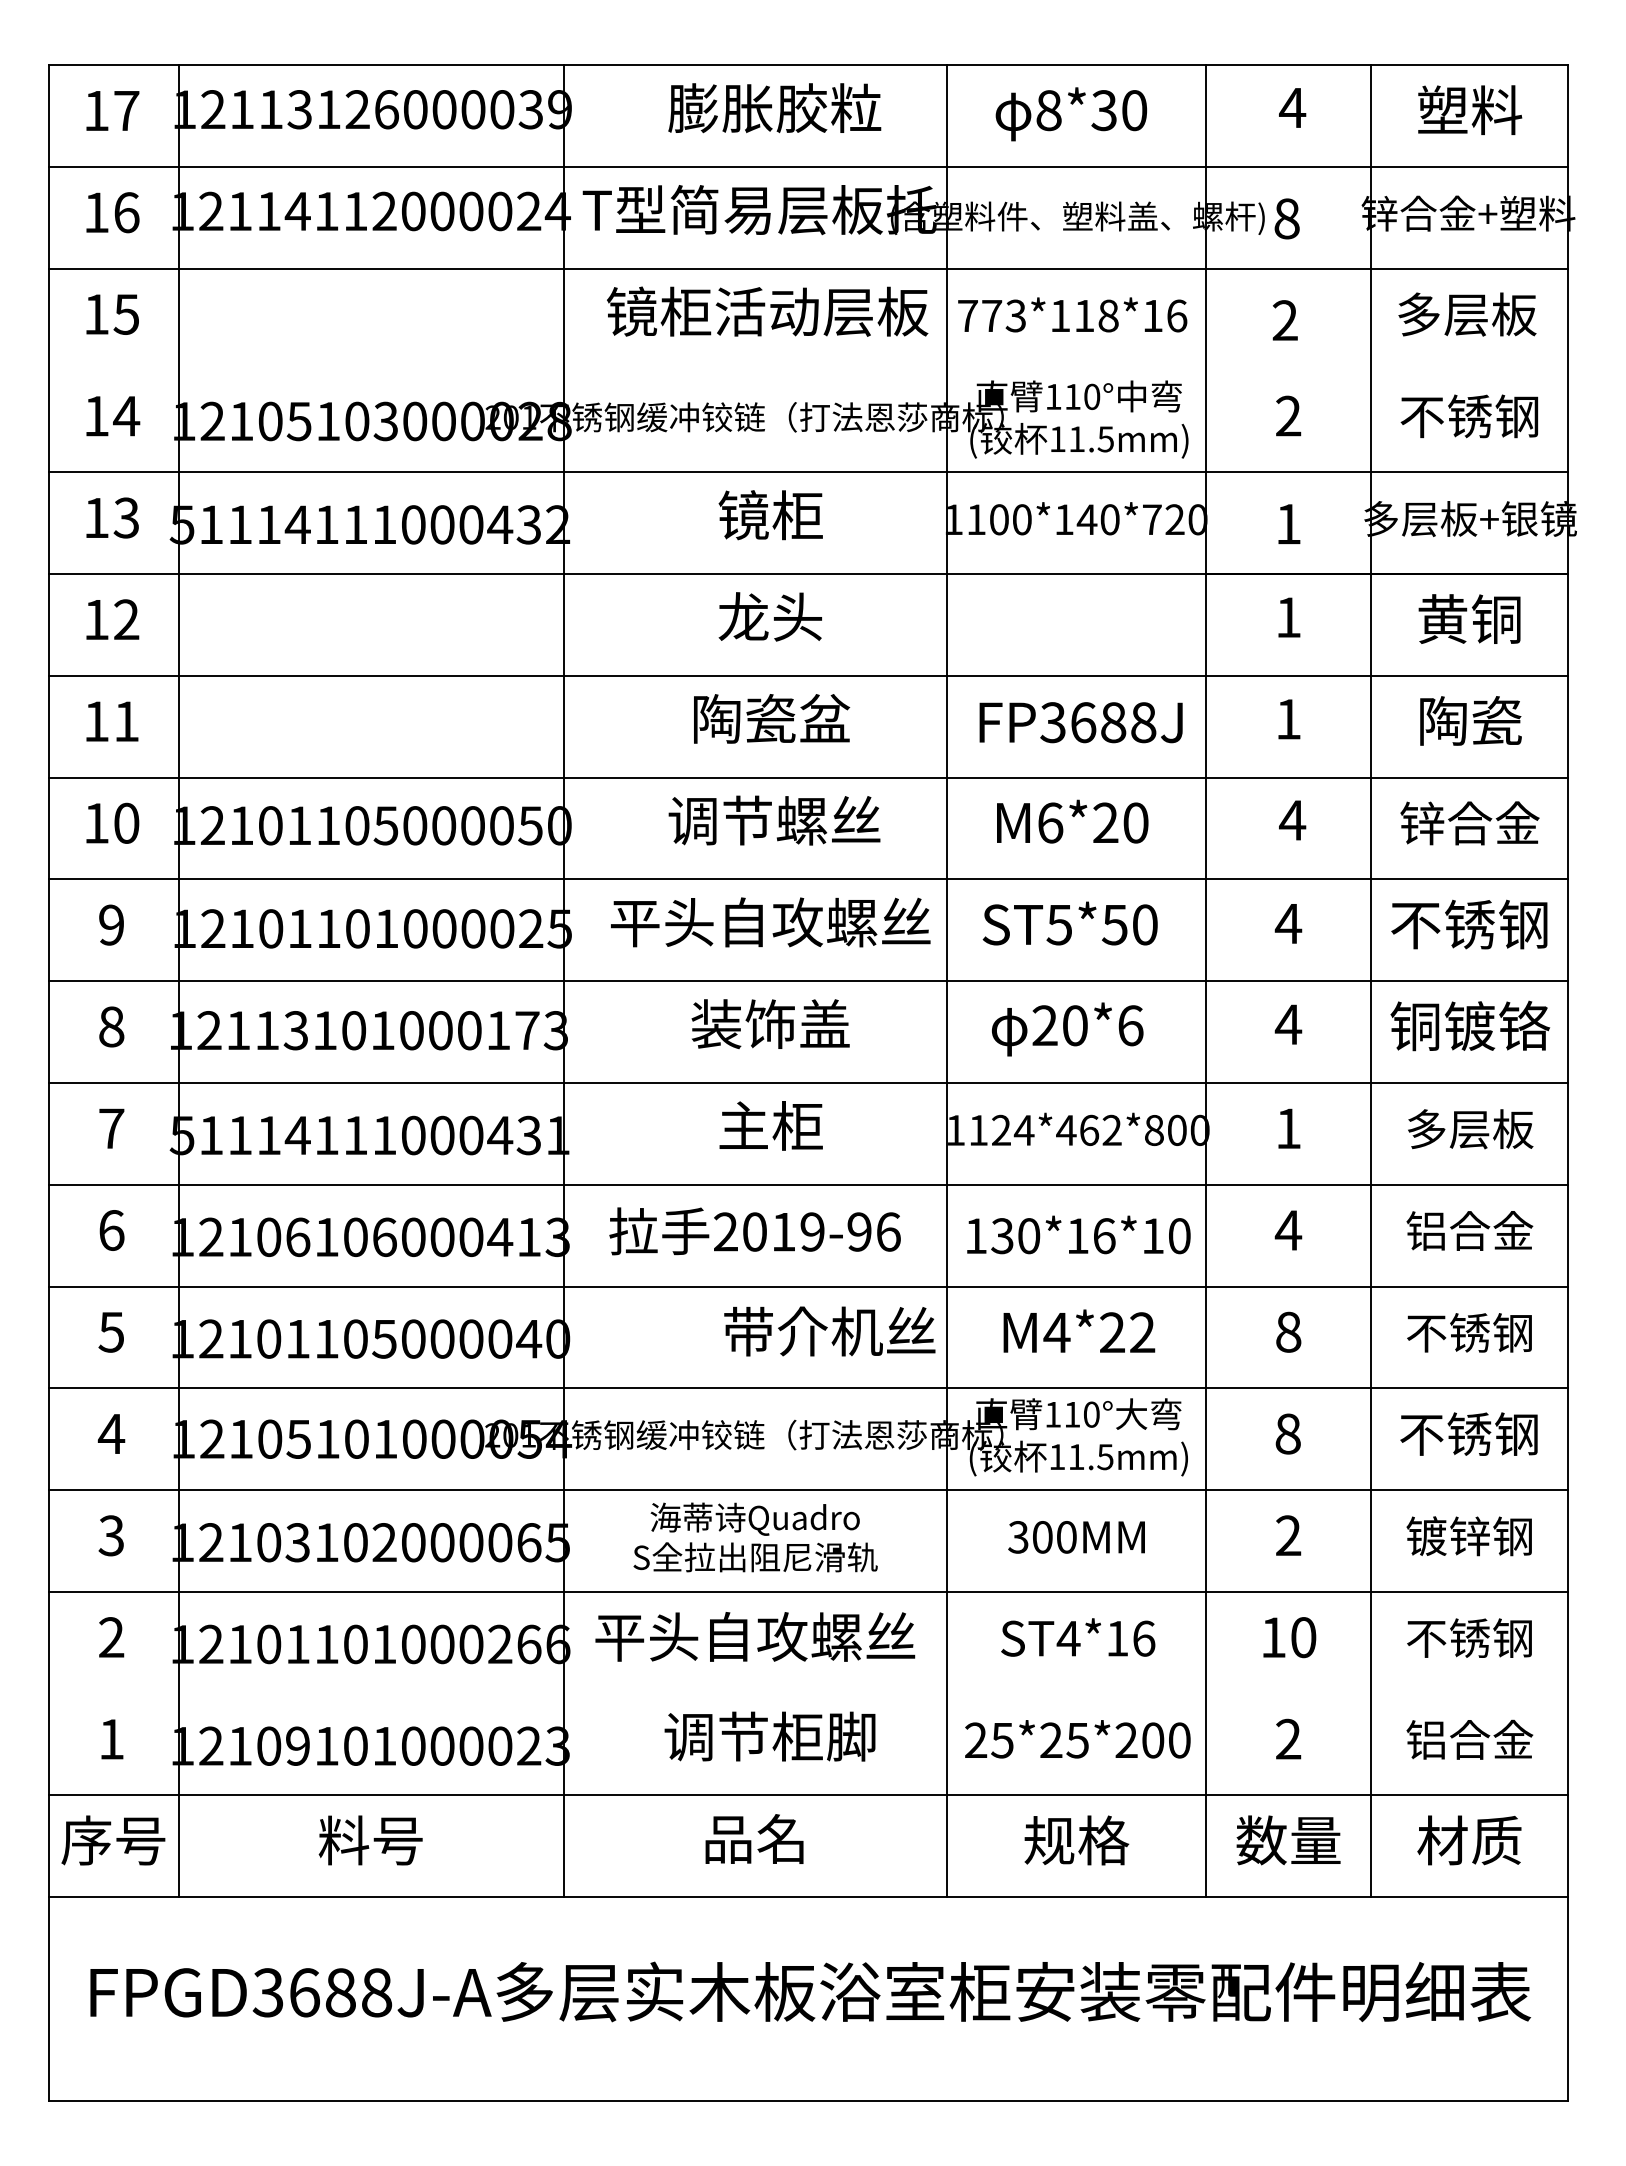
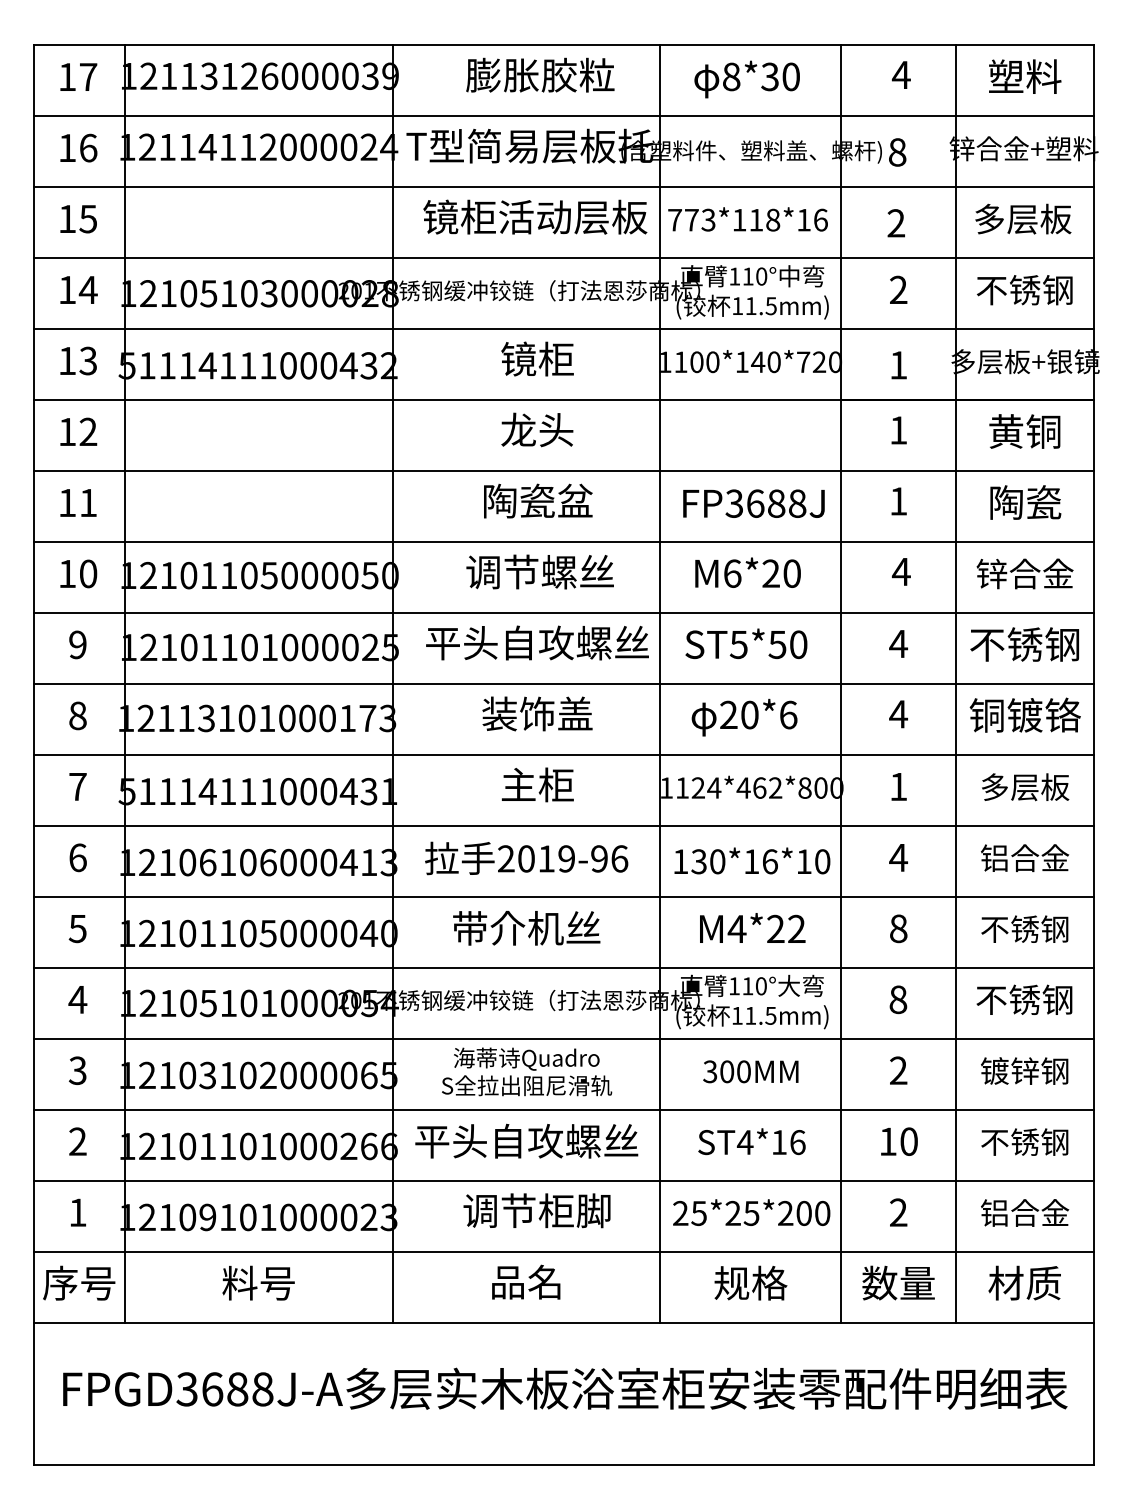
line: (807, 370) -> (563, 258), added
text: (829, 1331) -> (526, 928), moved
line: (807, 1693) -> (563, 1180), added

